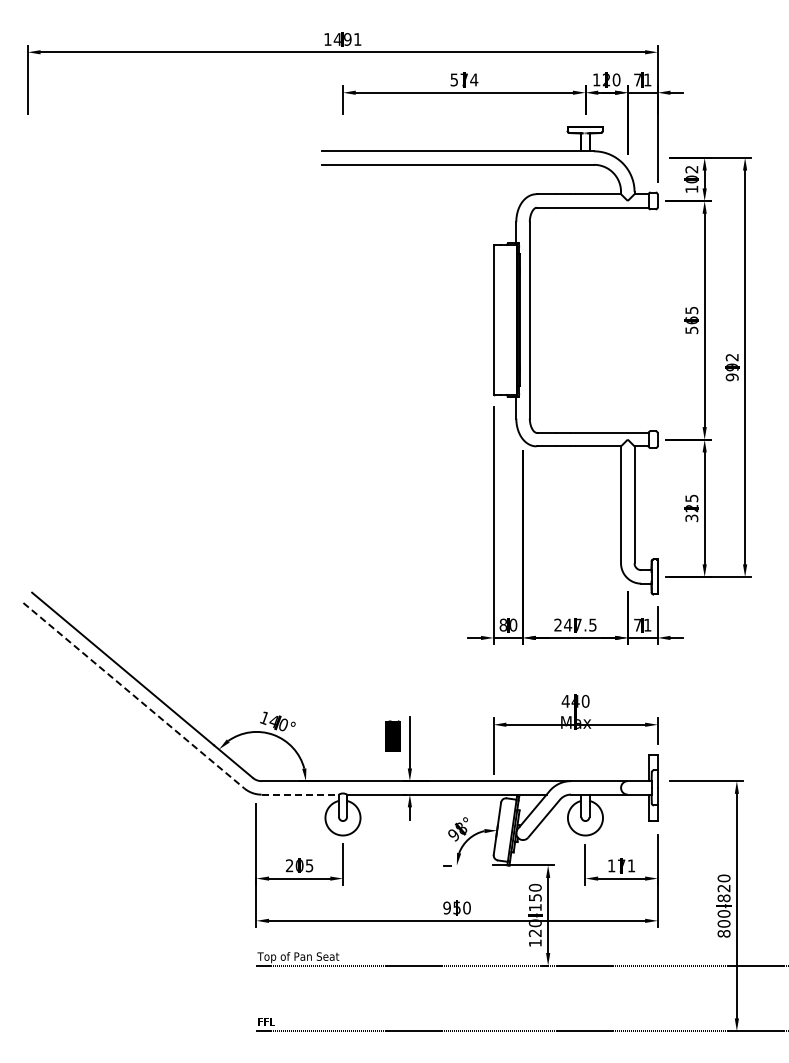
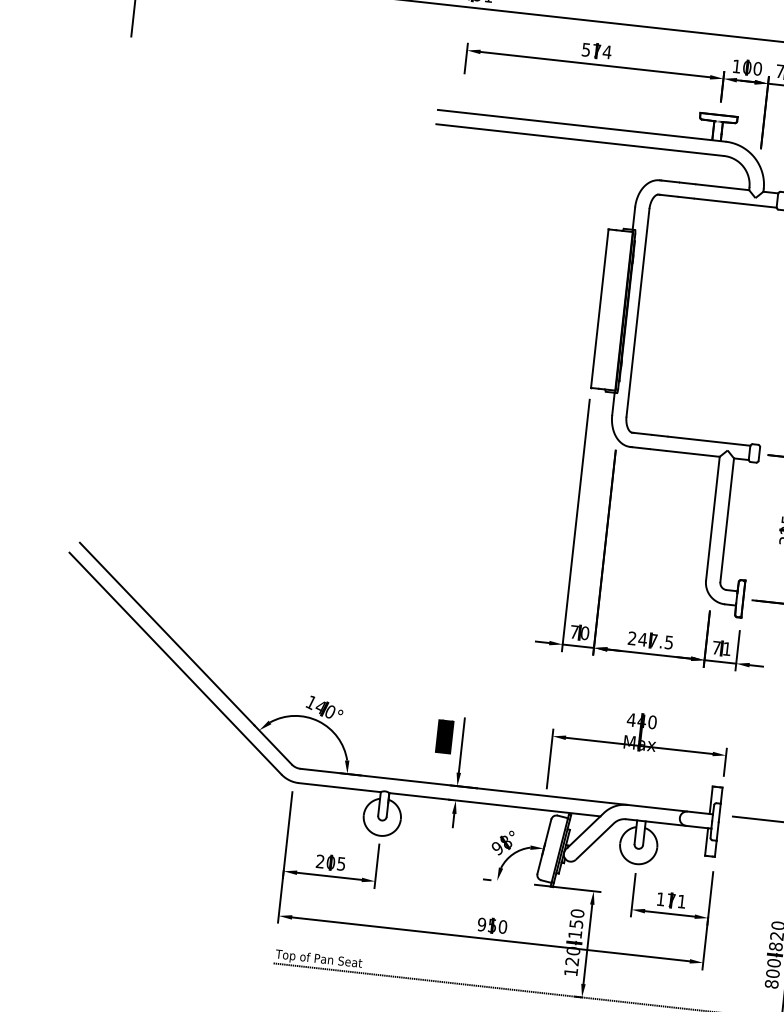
text: (606, 79) -> (747, 67), 120 -> 100
text: (502, 624) -> (573, 631), 80 -> 70
line: (134, 696) -> (176, 664), dashed -> solid
line: (300, 794) -> (340, 787), dashed -> solid

